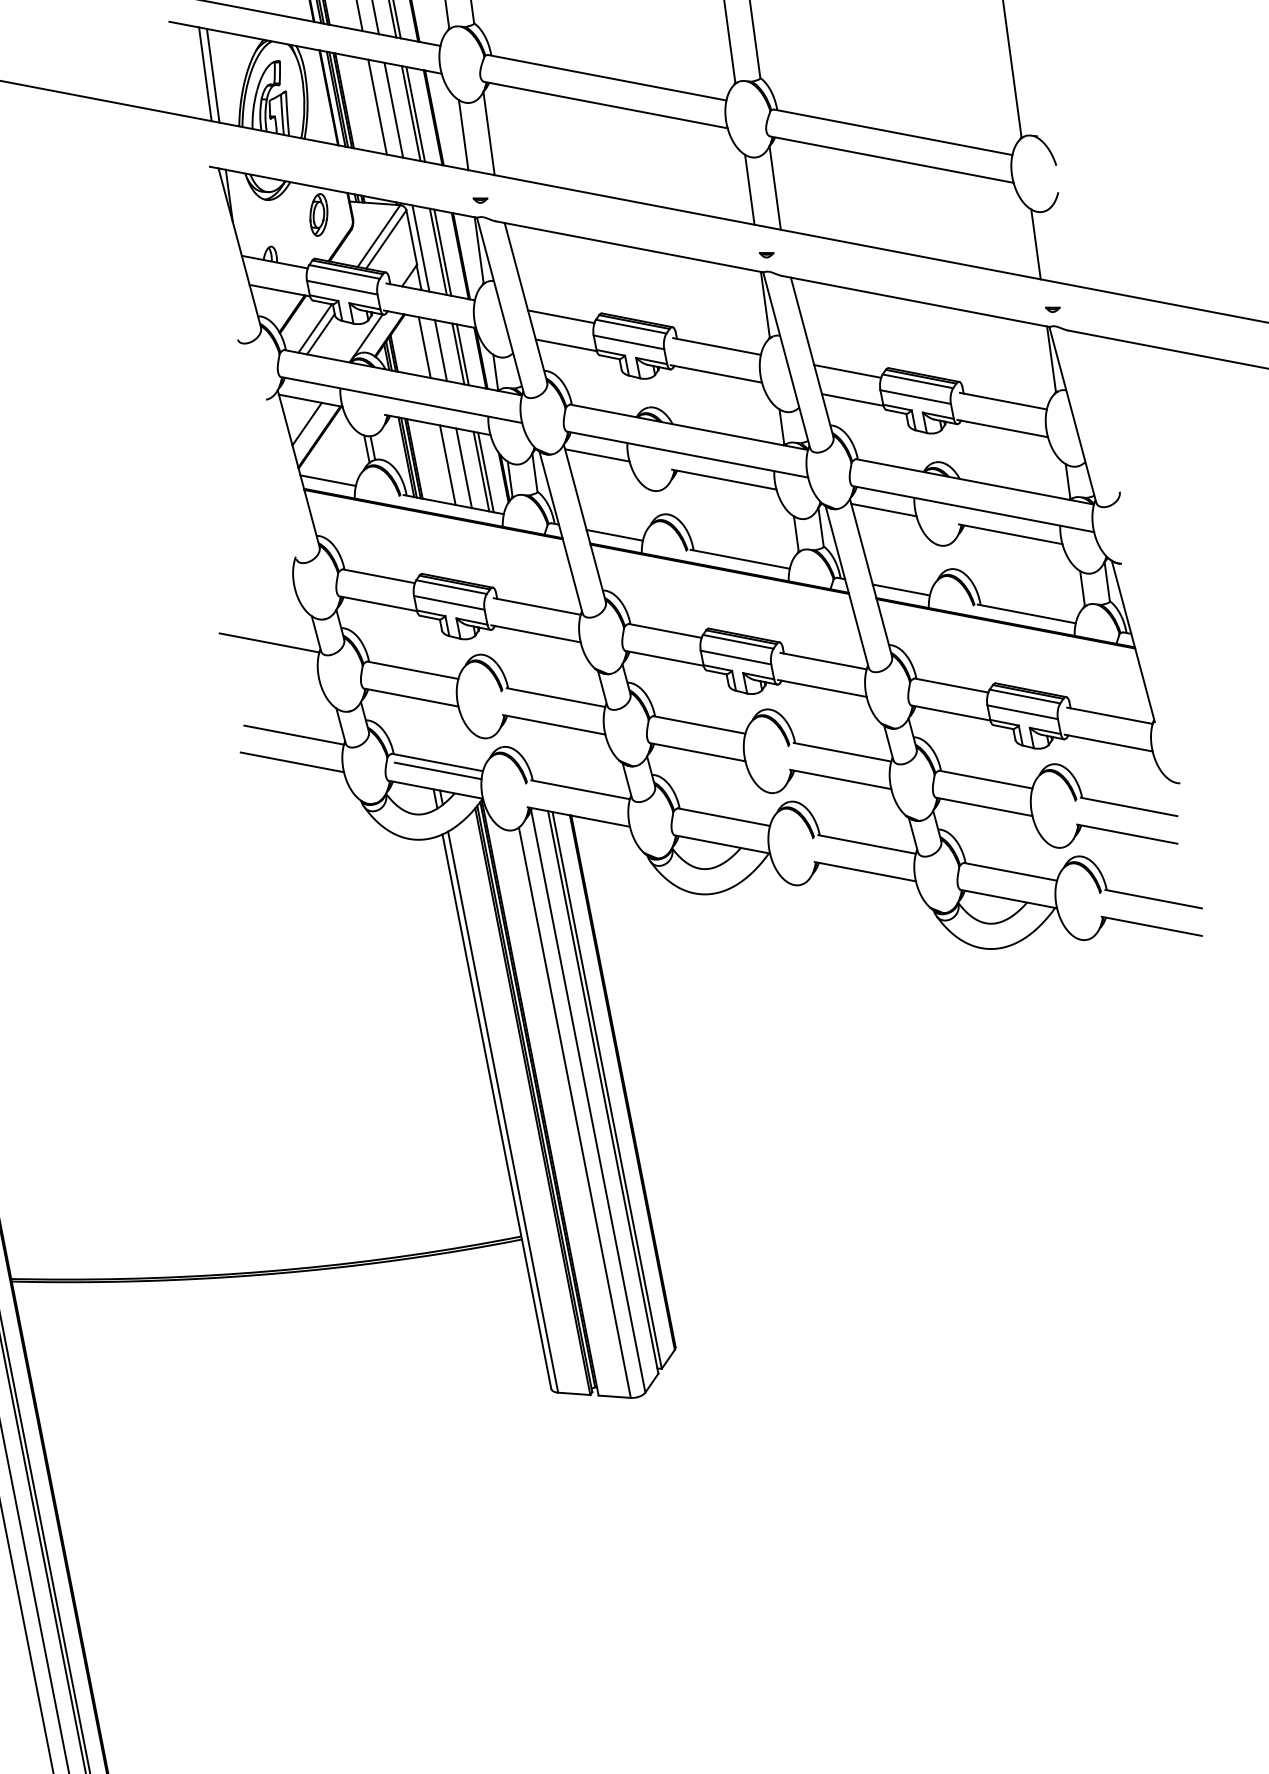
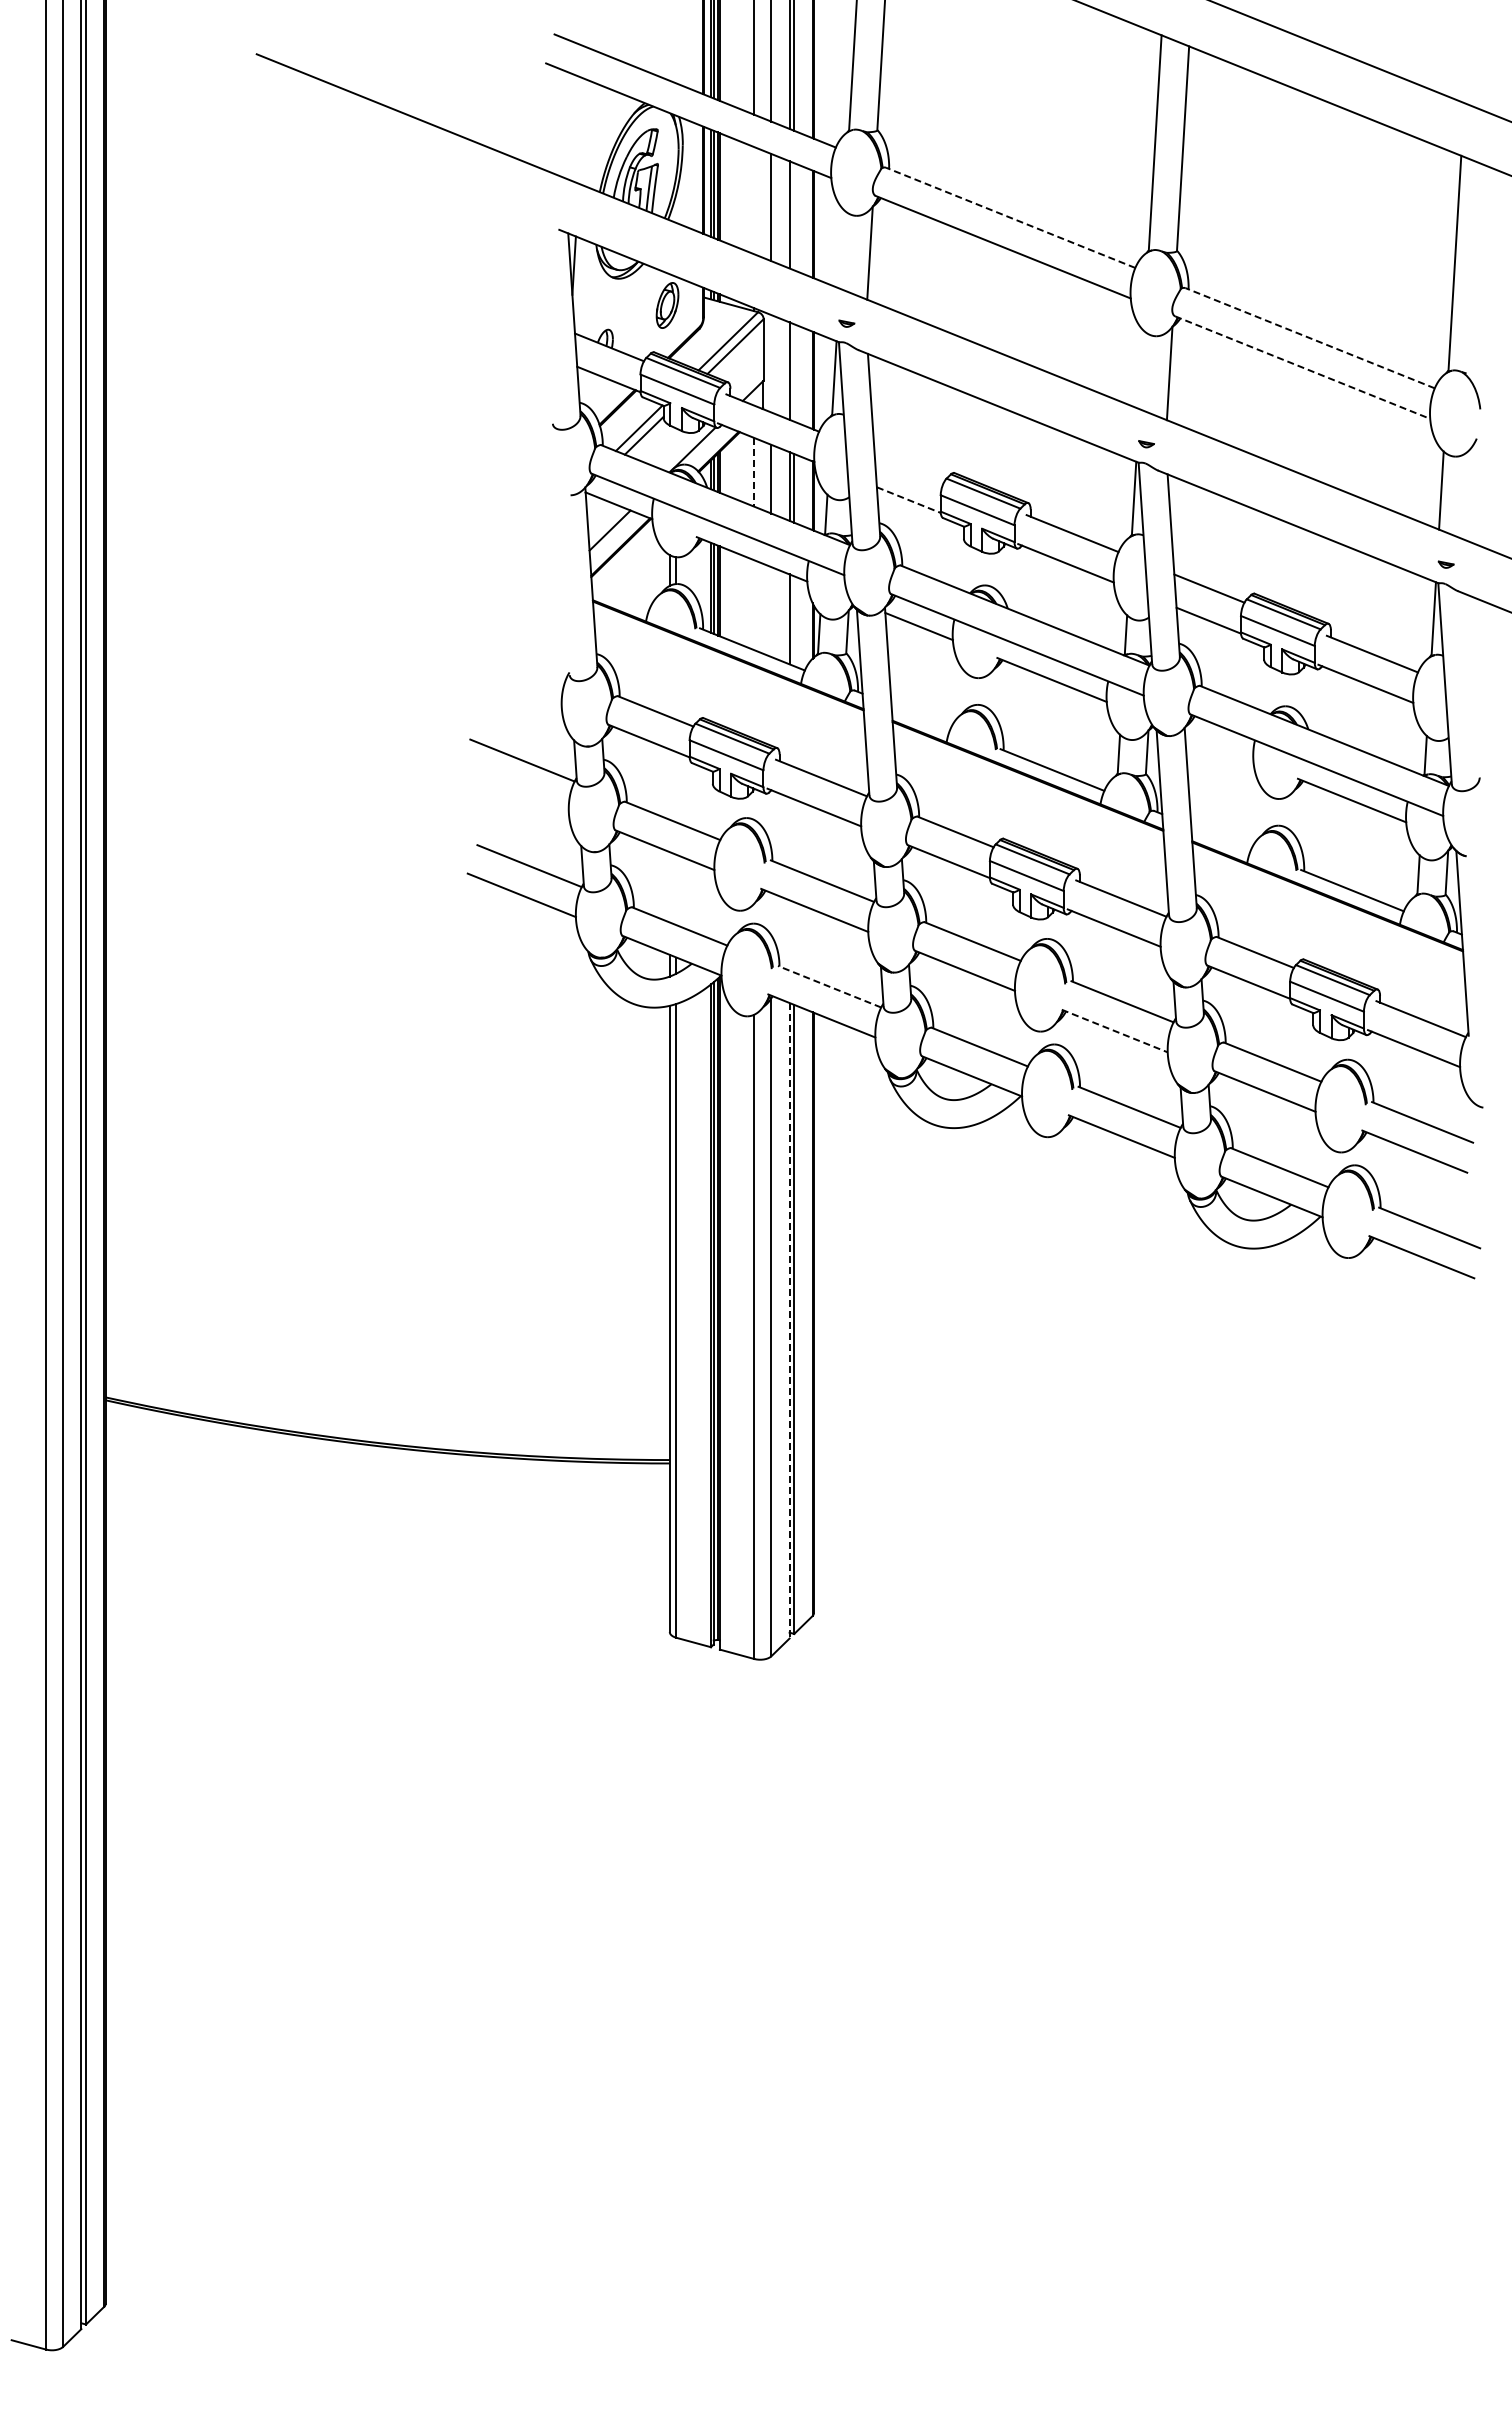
line: (204, 73) -> (573, 127), removed
line: (213, 75) -> (582, 131), removed
line: (607, 77) -> (1010, 217), solid -> dashed
line: (377, 106) -> (754, 200), removed
line: (415, 114) -> (794, 216), removed
line: (892, 132) -> (1309, 338), solid -> dashed
line: (463, 135) -> (841, 249), removed
line: (892, 159) -> (1303, 367), solid -> dashed
line: (749, 189) -> (1141, 369), removed
line: (421, 248) -> (771, 363), removed
line: (442, 252) -> (794, 372), removed
line: (561, 316) -> (909, 467), removed
line: (566, 345) -> (909, 500), solid -> dashed
line: (424, 347) -> (754, 472), solid -> dashed
line: (447, 465) -> (754, 605), removed
line: (464, 468) -> (771, 612), removed
line: (486, 472) -> (794, 621), removed
line: (327, 480) -> (620, 596), removed
line: (884, 509) -> (1219, 746), removed
line: (614, 535) -> (920, 717), removed
line: (901, 589) -> (1221, 837), removed
line: (438, 770) -> (678, 935), removed
line: (841, 779) -> (1115, 1031), solid -> dashed
line: (580, 789) -> (829, 986), solid -> dashed
line: (603, 1092) -> (789, 1320), solid -> dashed

